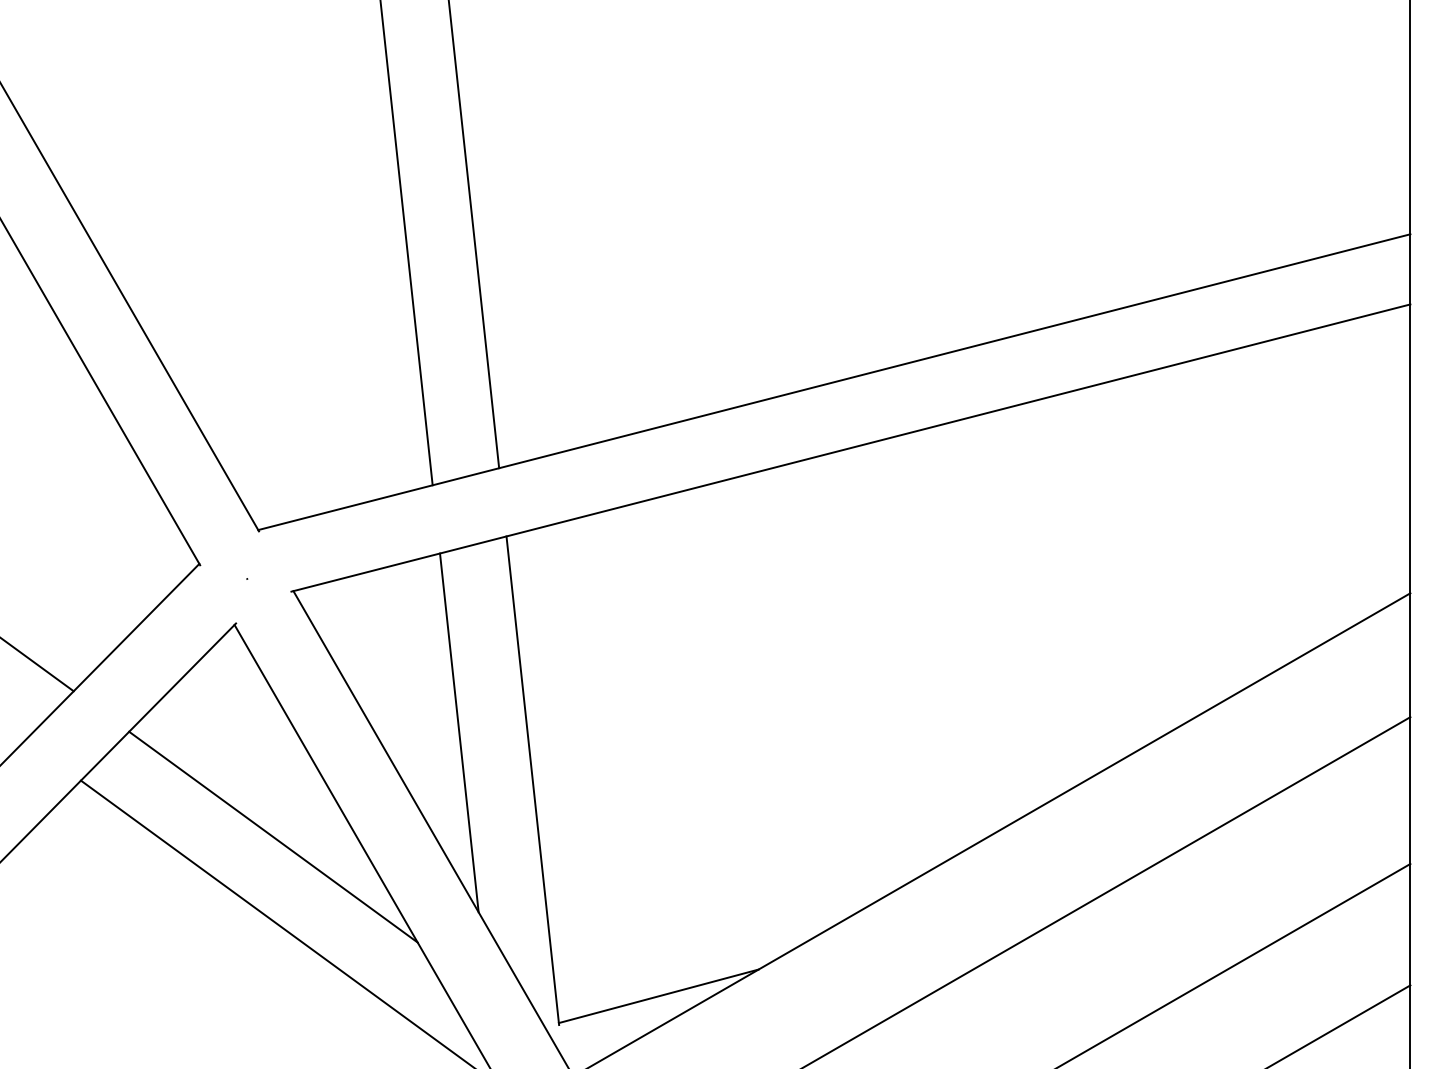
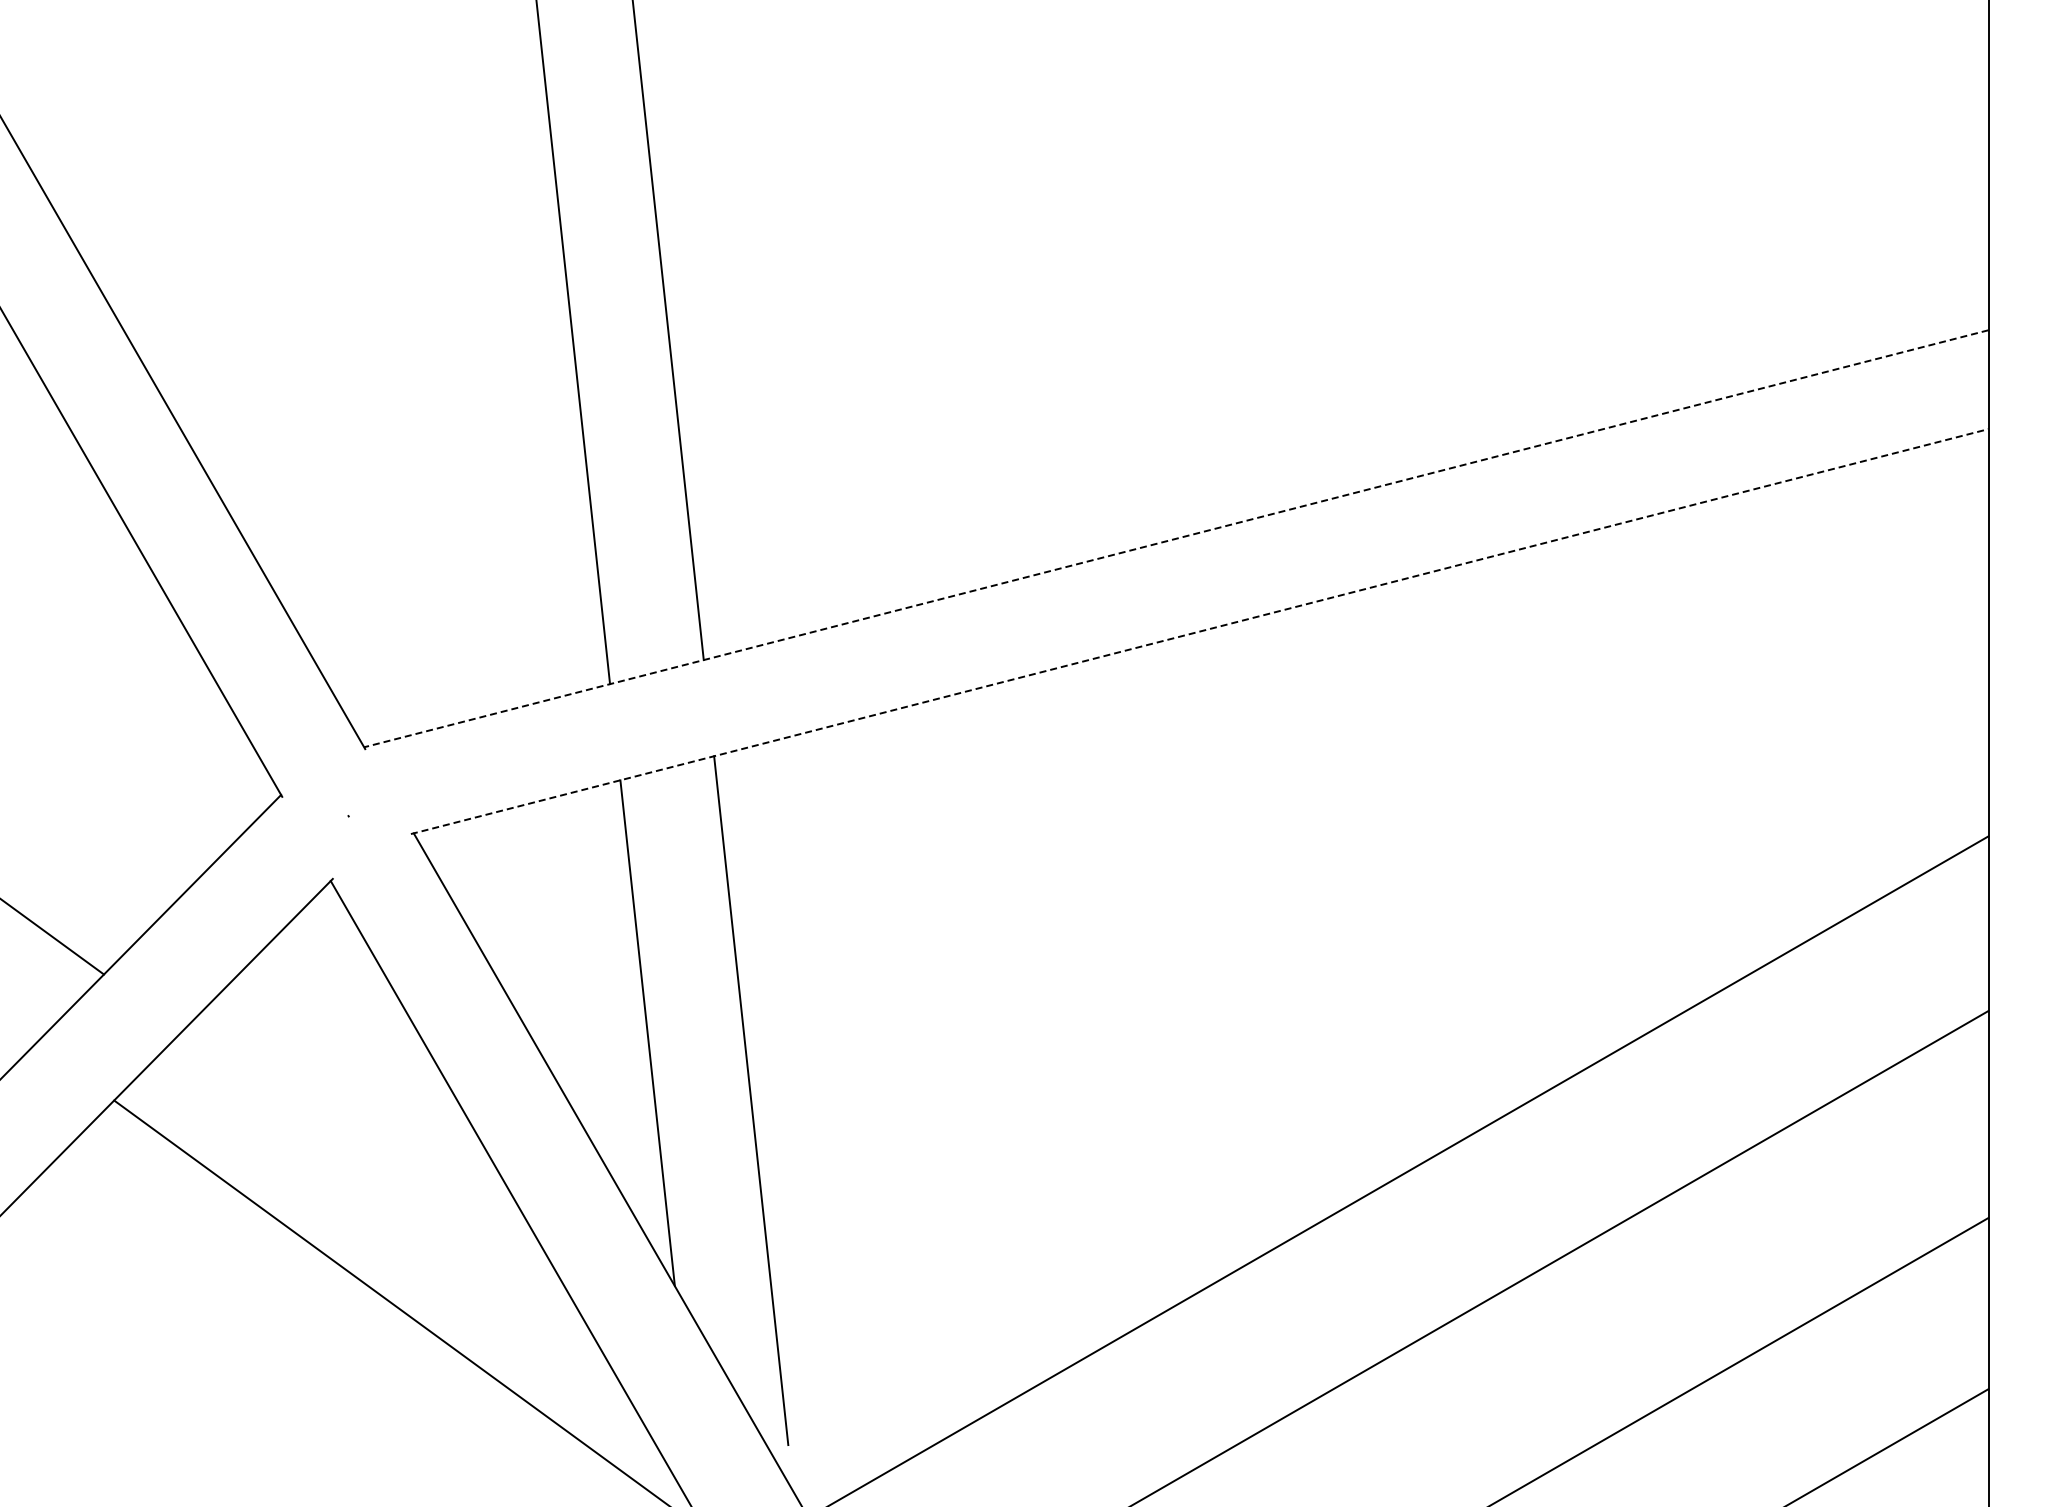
line: (833, 382) -> (1175, 538), solid -> dashed
line: (851, 447) -> (1200, 631), solid -> dashed
line: (273, 836) -> (385, 1179), removed
line: (658, 996) -> (928, 1404), removed

